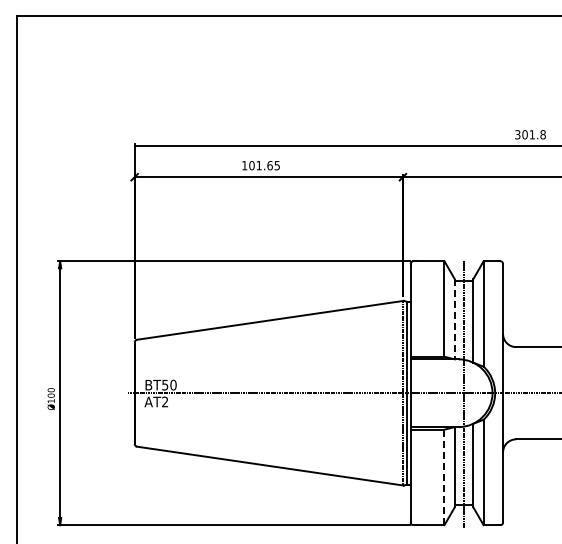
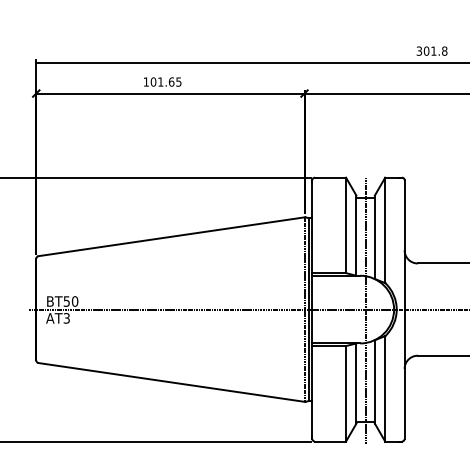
line: (454, 319) -> (356, 235), dashed -> solid
text: (165, 402) -> (67, 318), AT2 -> AT3
line: (444, 477) -> (346, 393), dashed -> solid

